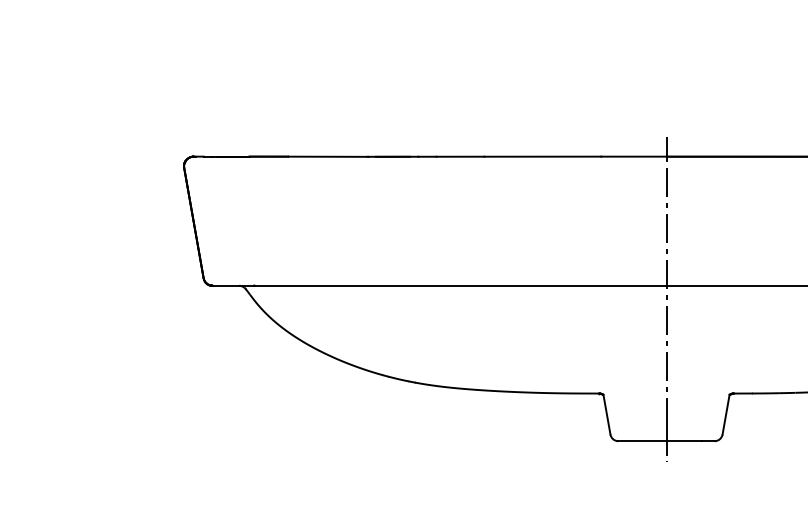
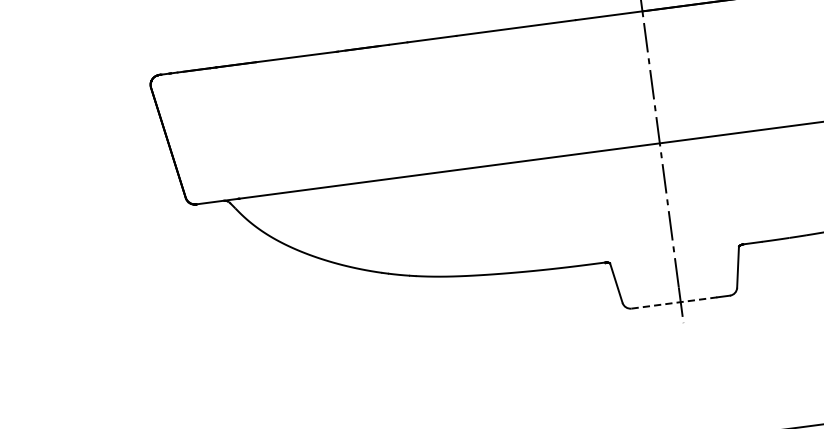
line: (660, 441) -> (674, 303), solid -> dashed

